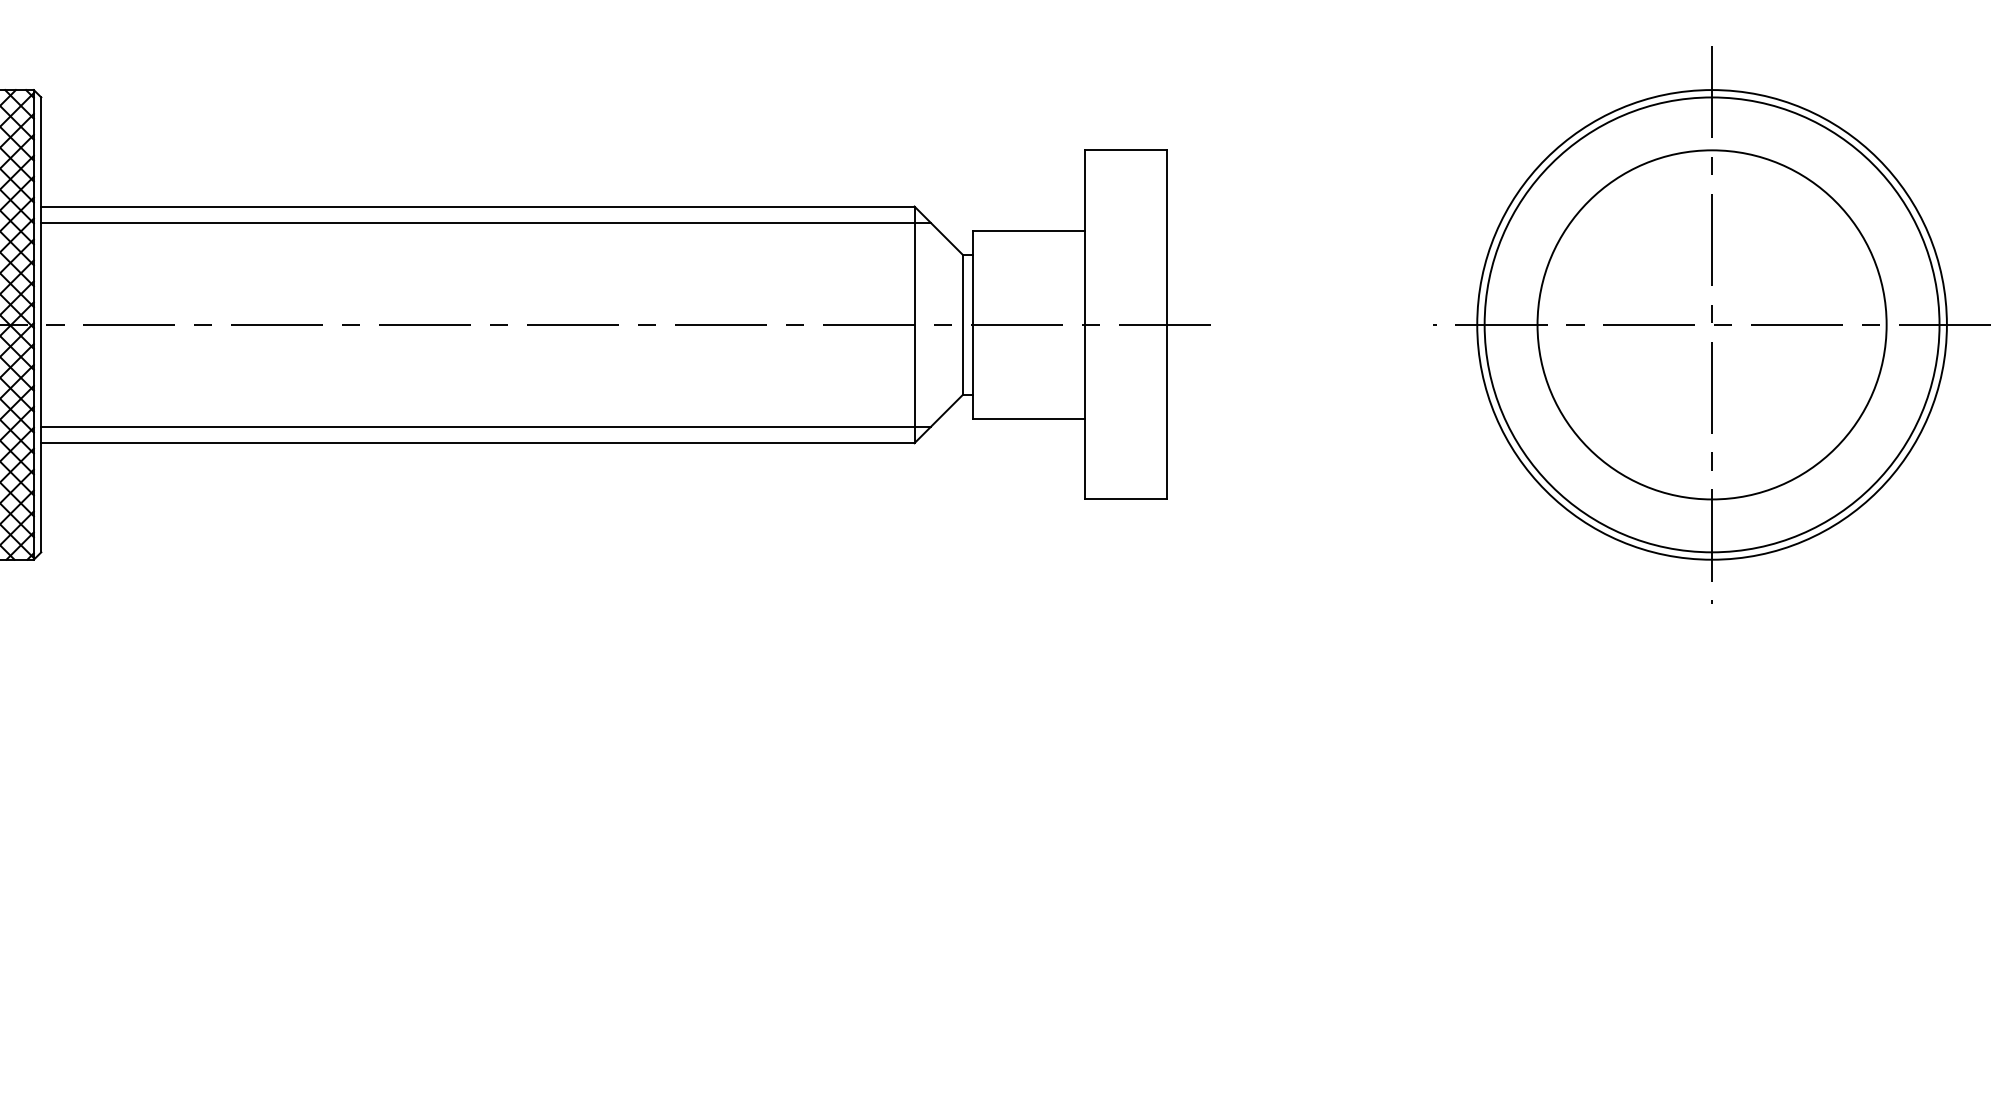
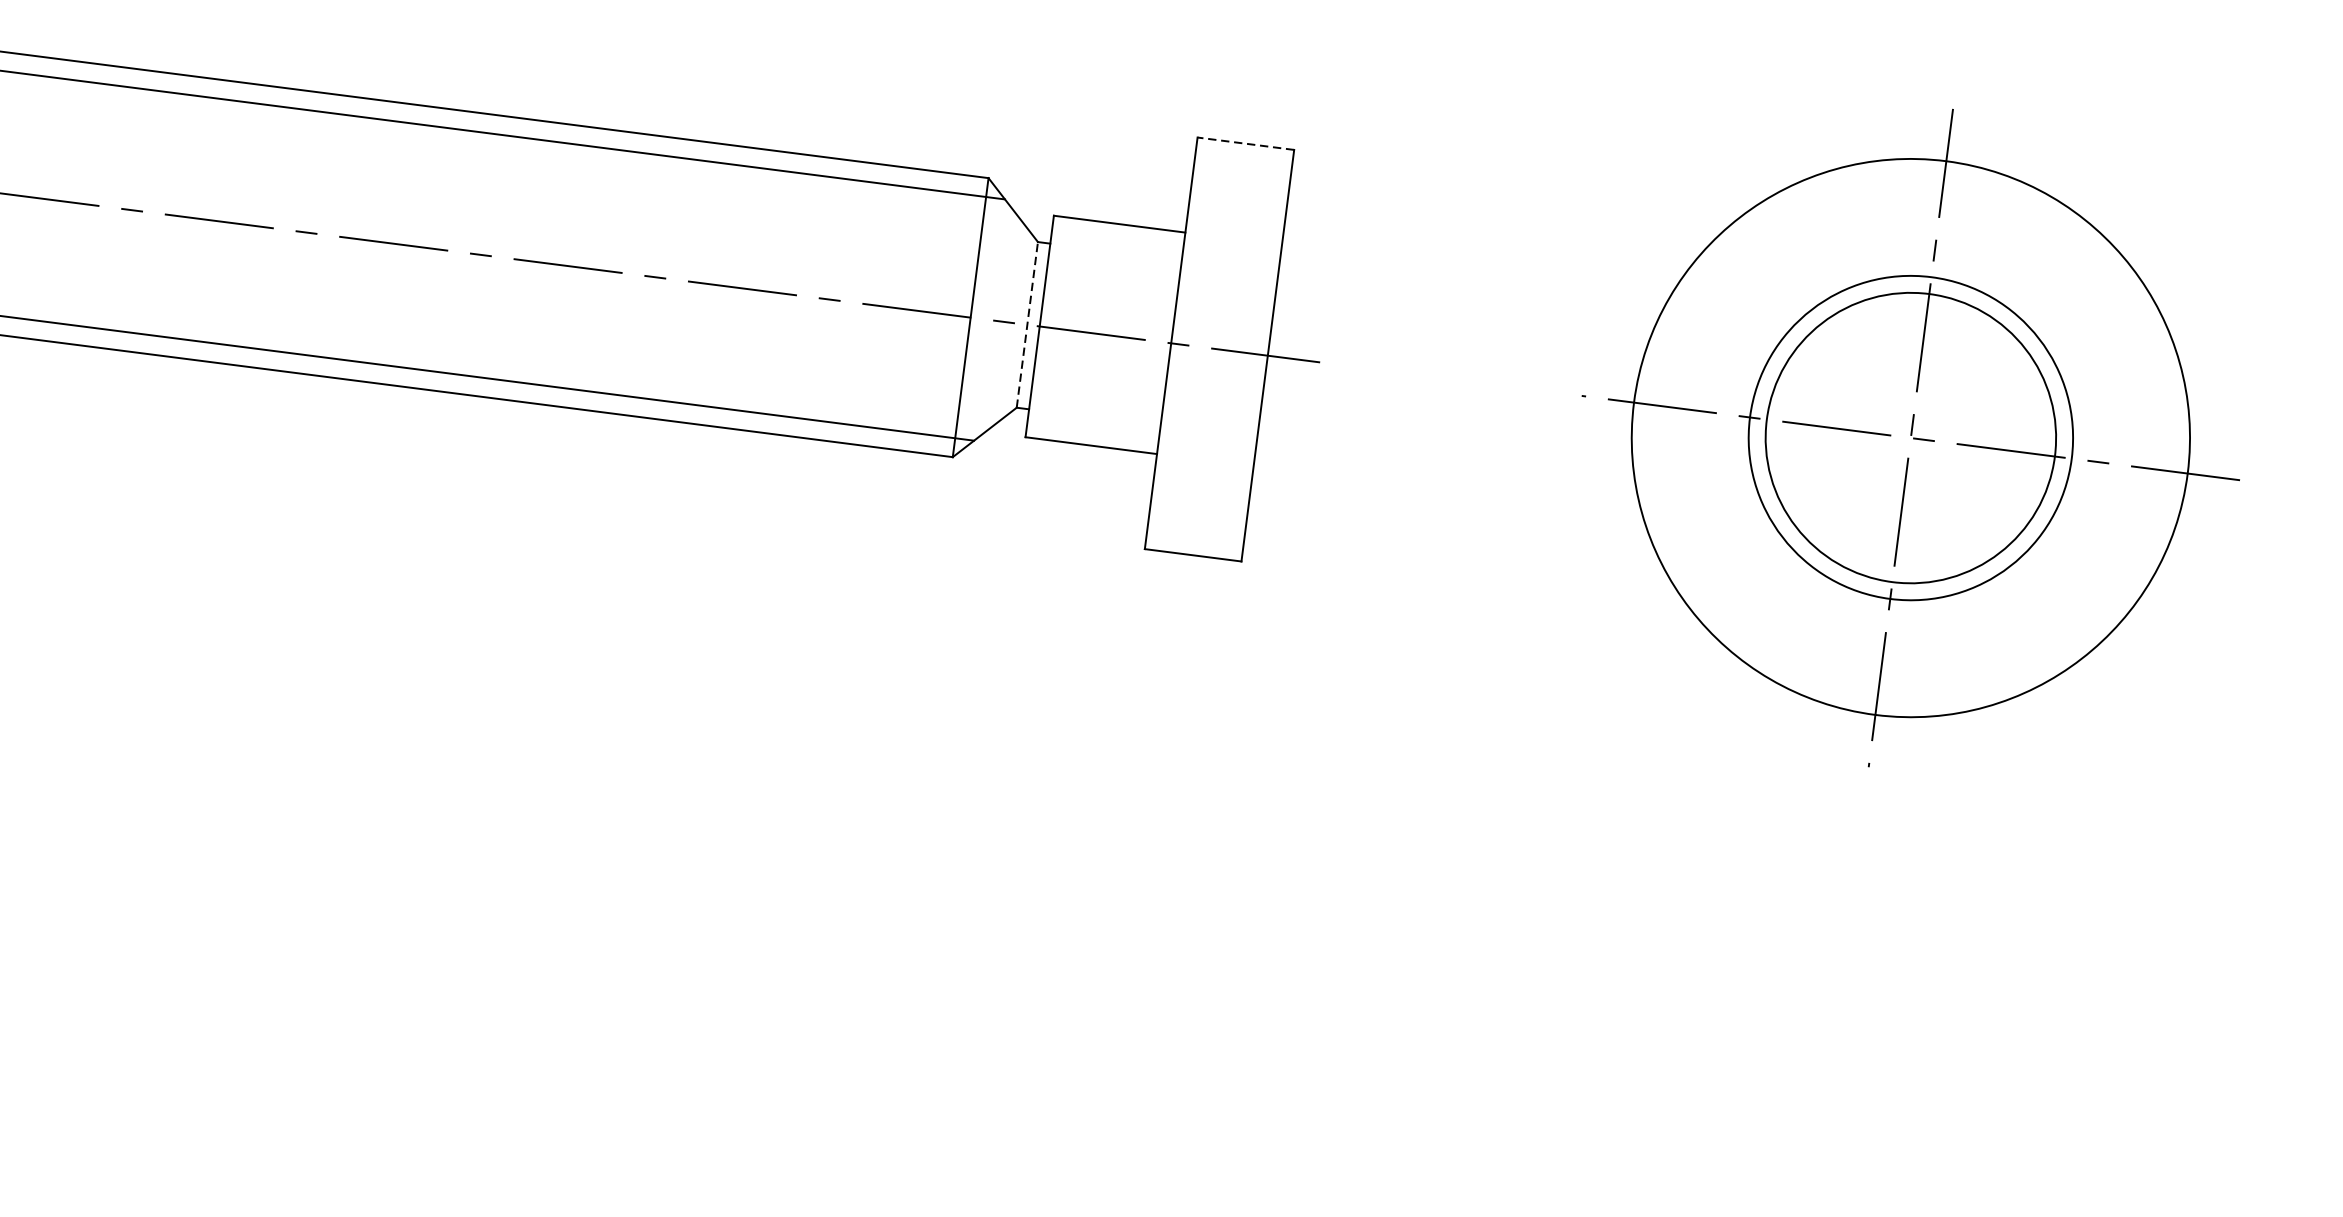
line: (1125, 150) -> (1245, 143), solid -> dashed
line: (962, 324) -> (1027, 324), solid -> dashed
circle: (1711, 324) -> (1910, 437), size x0.6
circle: (1711, 324) -> (1910, 437), size x0.7

